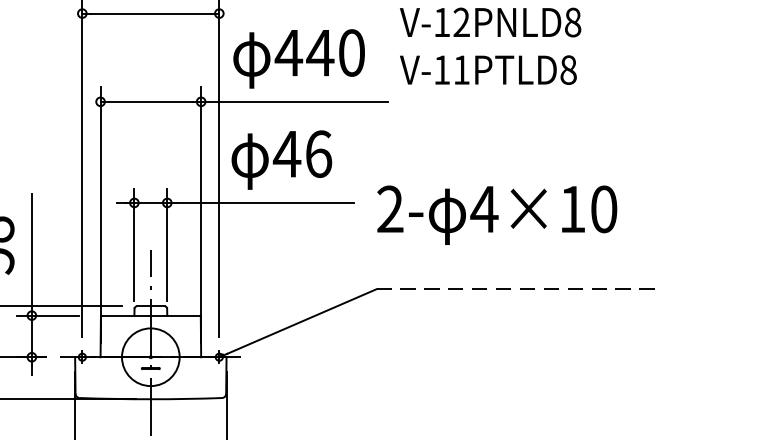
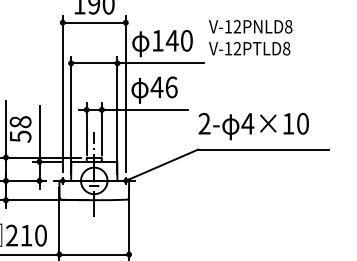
text: (288, 52) -> (157, 40), 440 -> 140
text: (461, 69) -> (237, 48), V-11PTLD8 -> V-12PTLD8
text: (496, 215) -> (253, 126), moved
line: (518, 289) -> (263, 149), dashed -> solid

